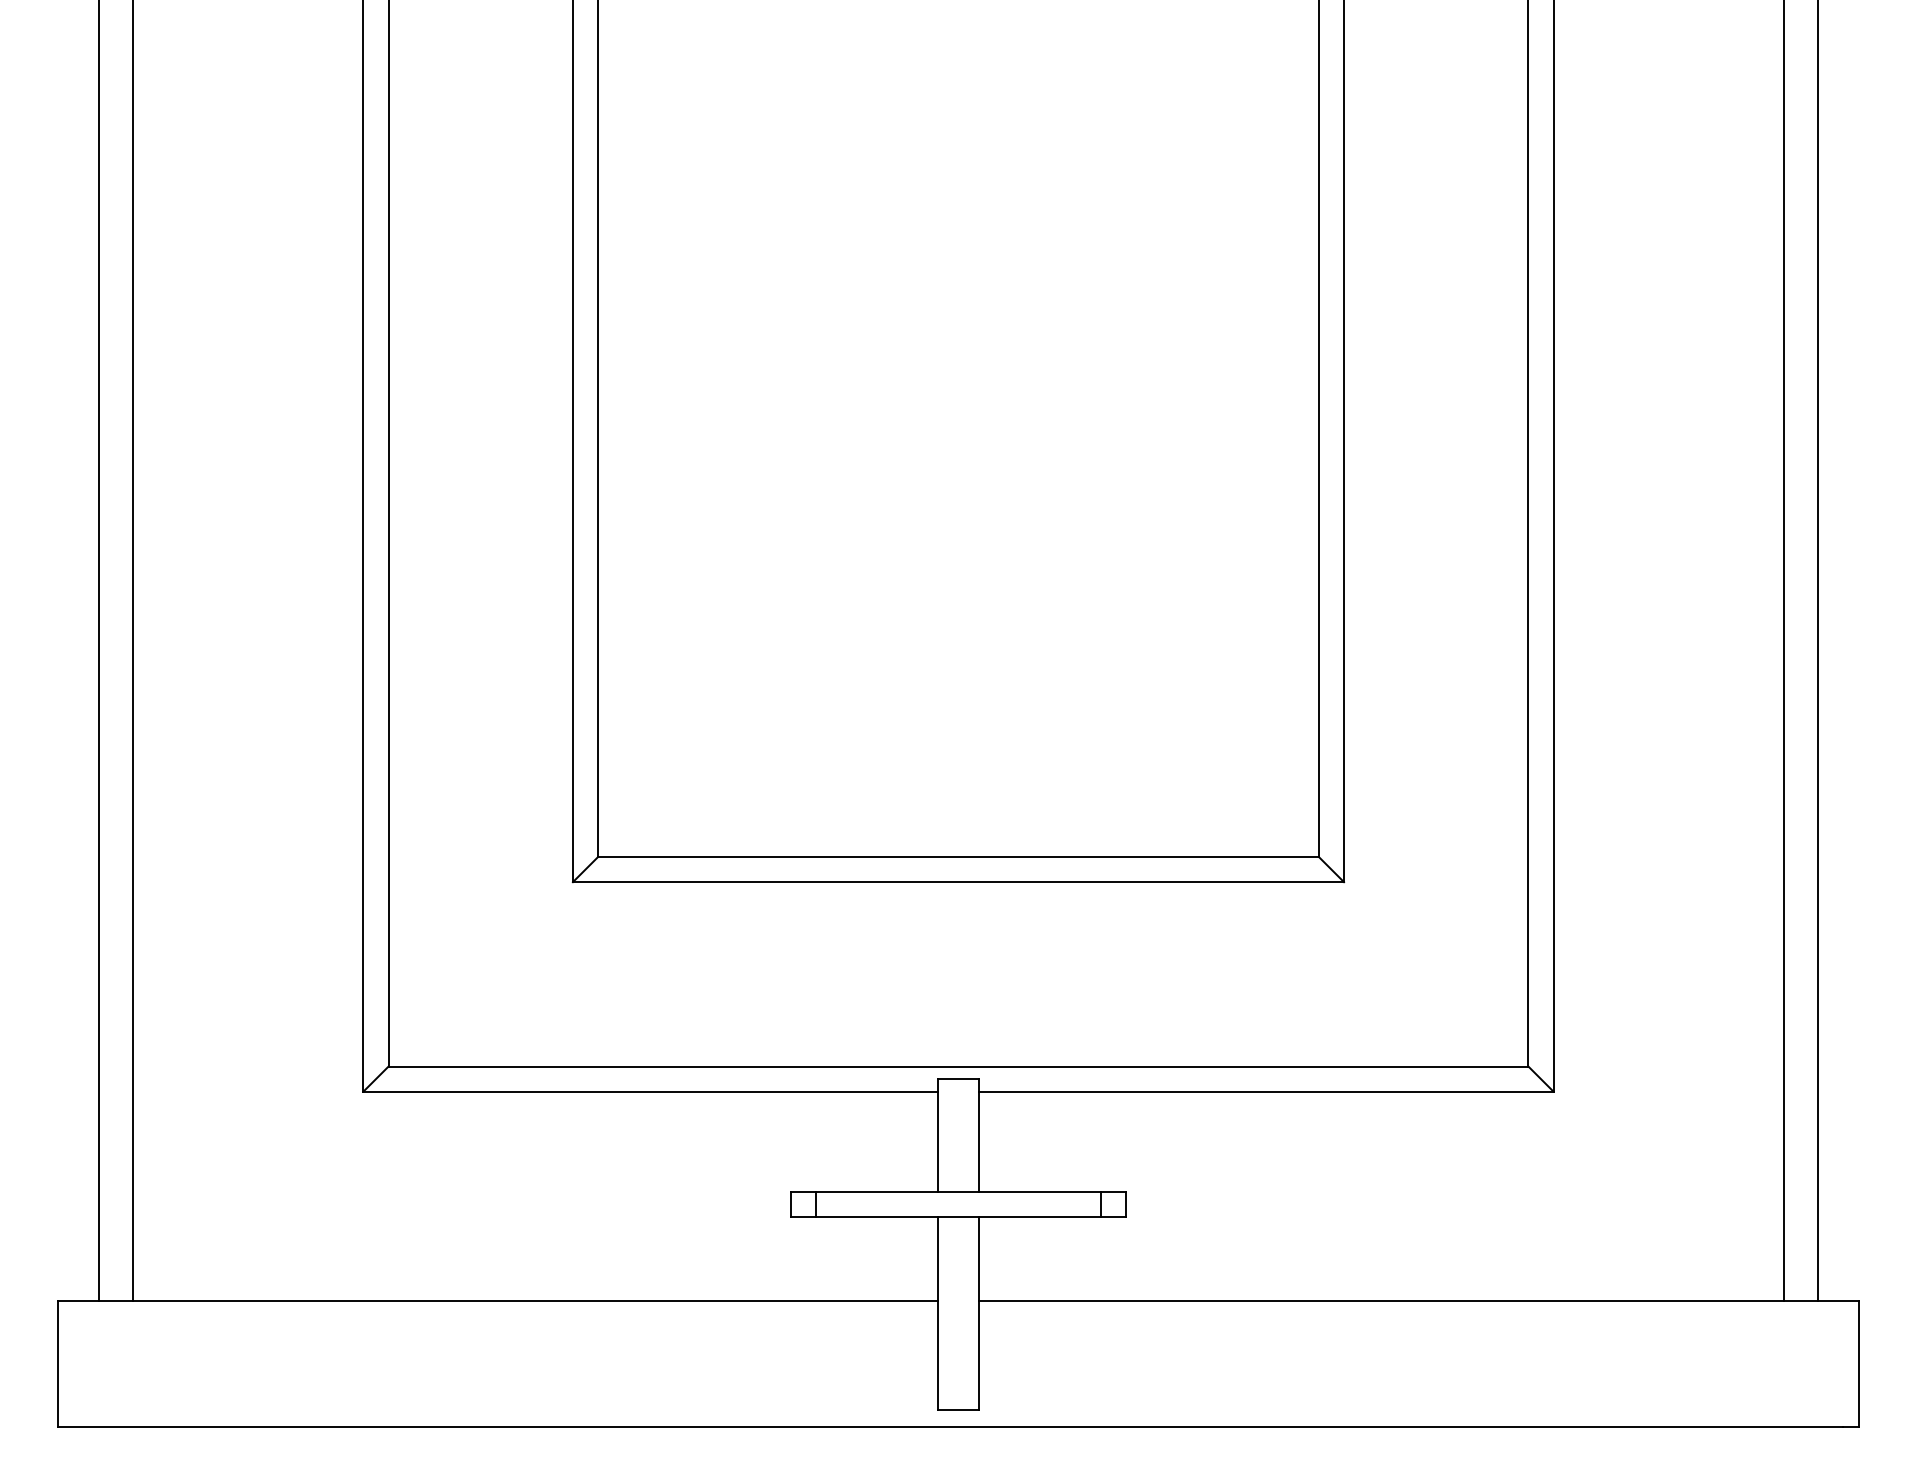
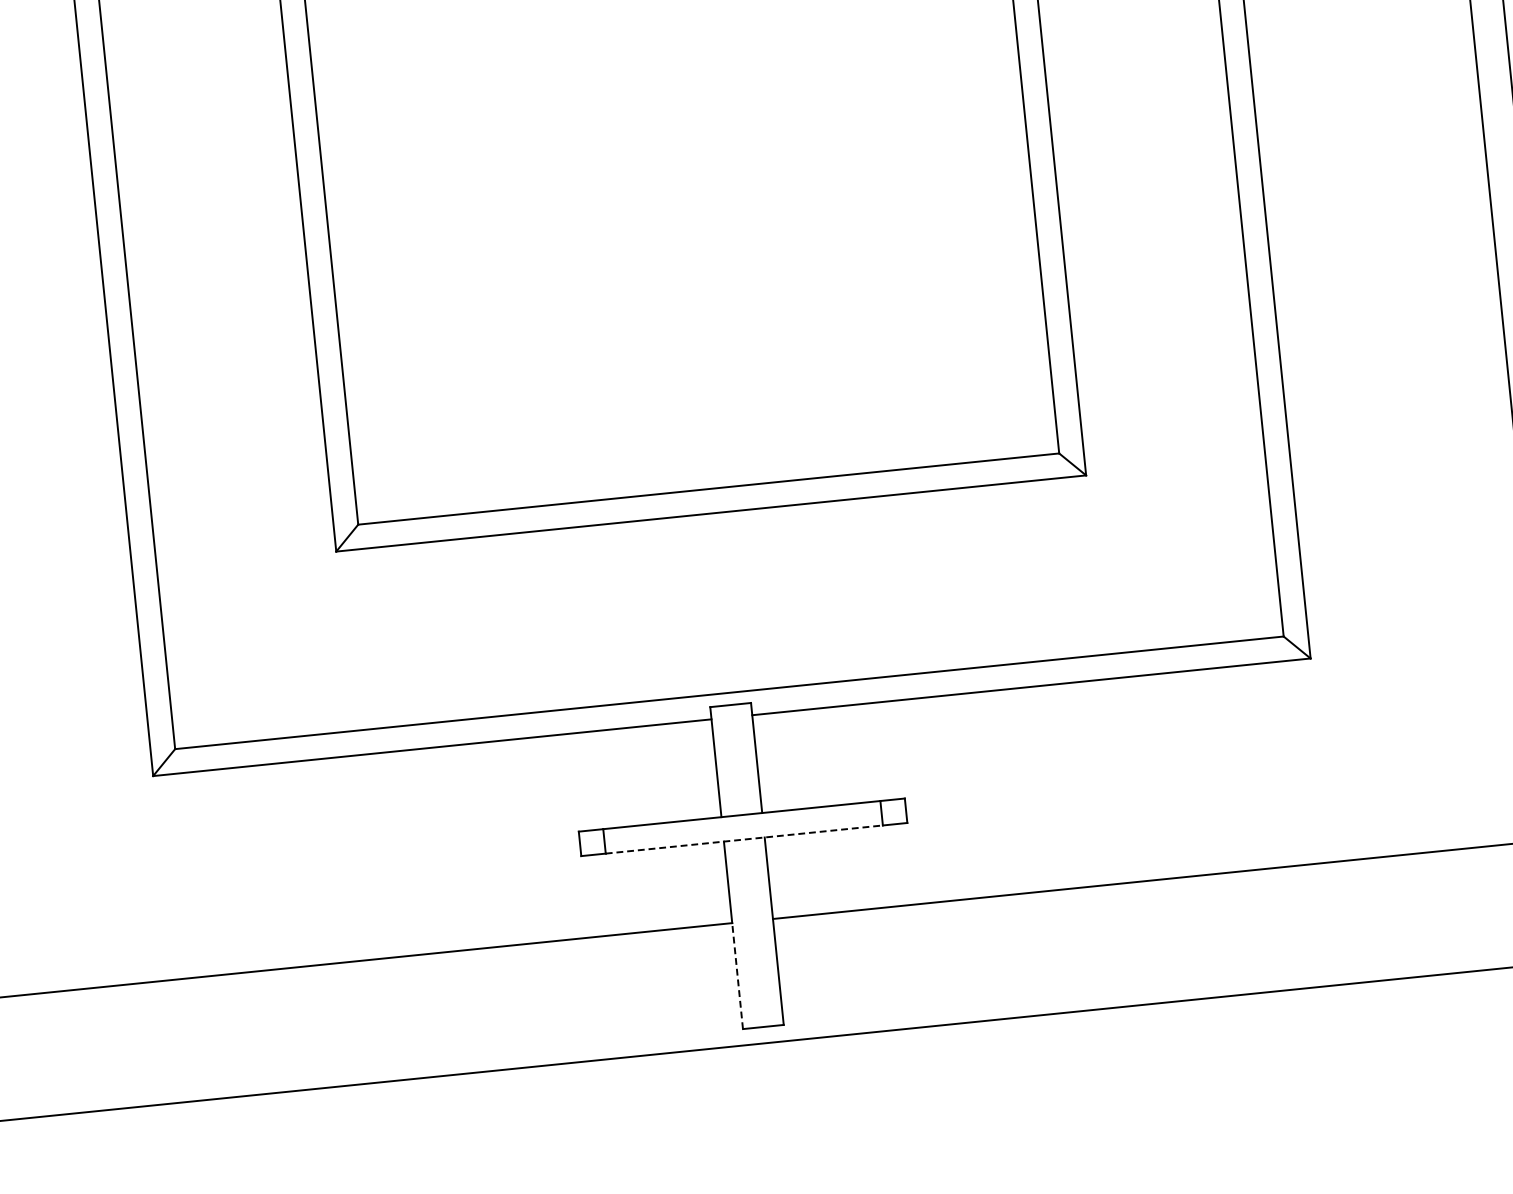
line: (958, 1217) -> (744, 839), solid -> dashed
line: (937, 1355) -> (737, 975), solid -> dashed

